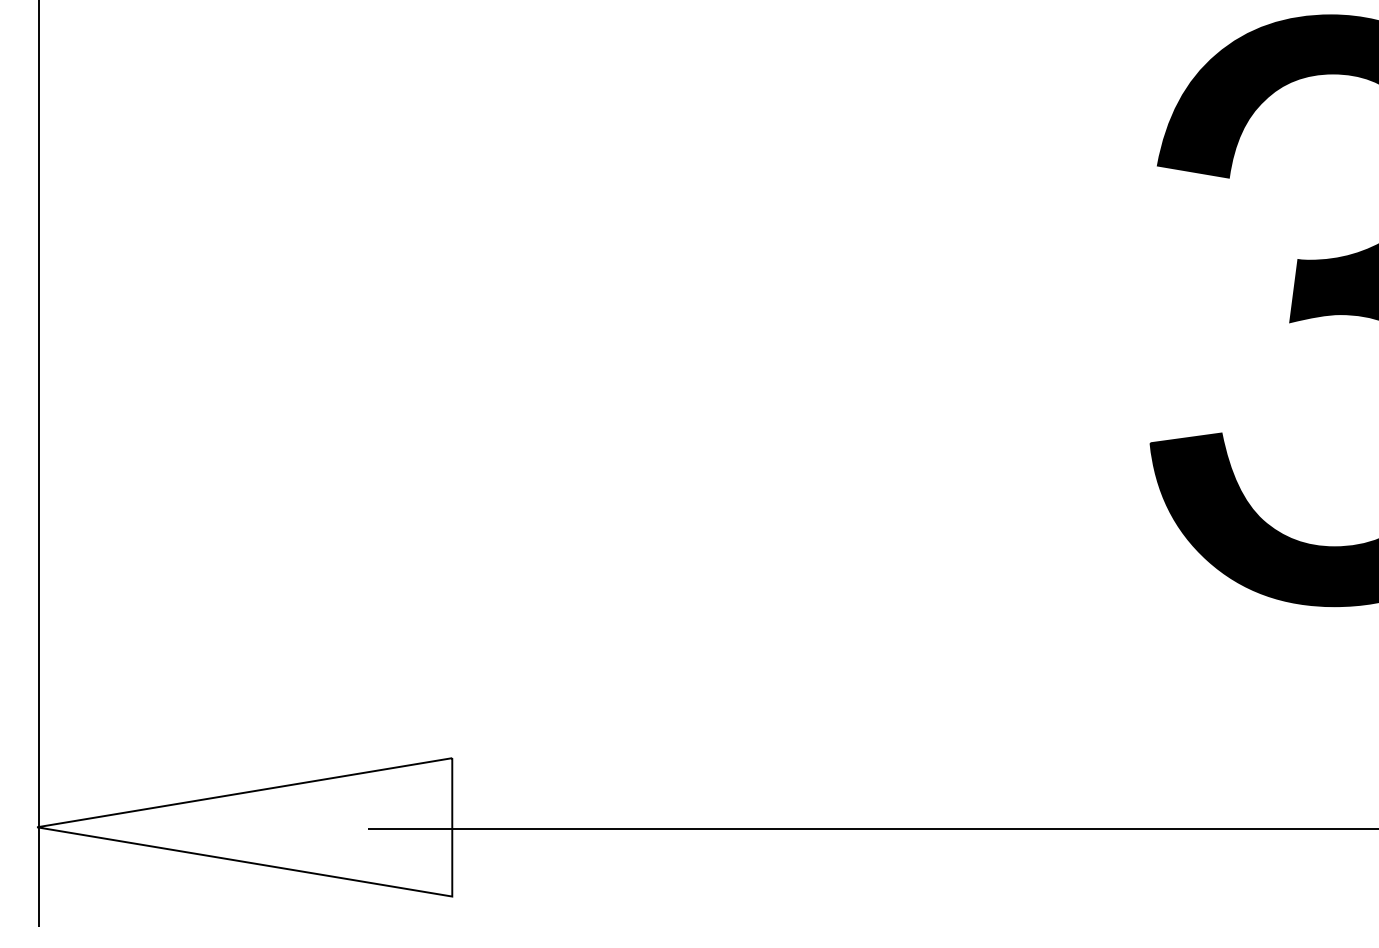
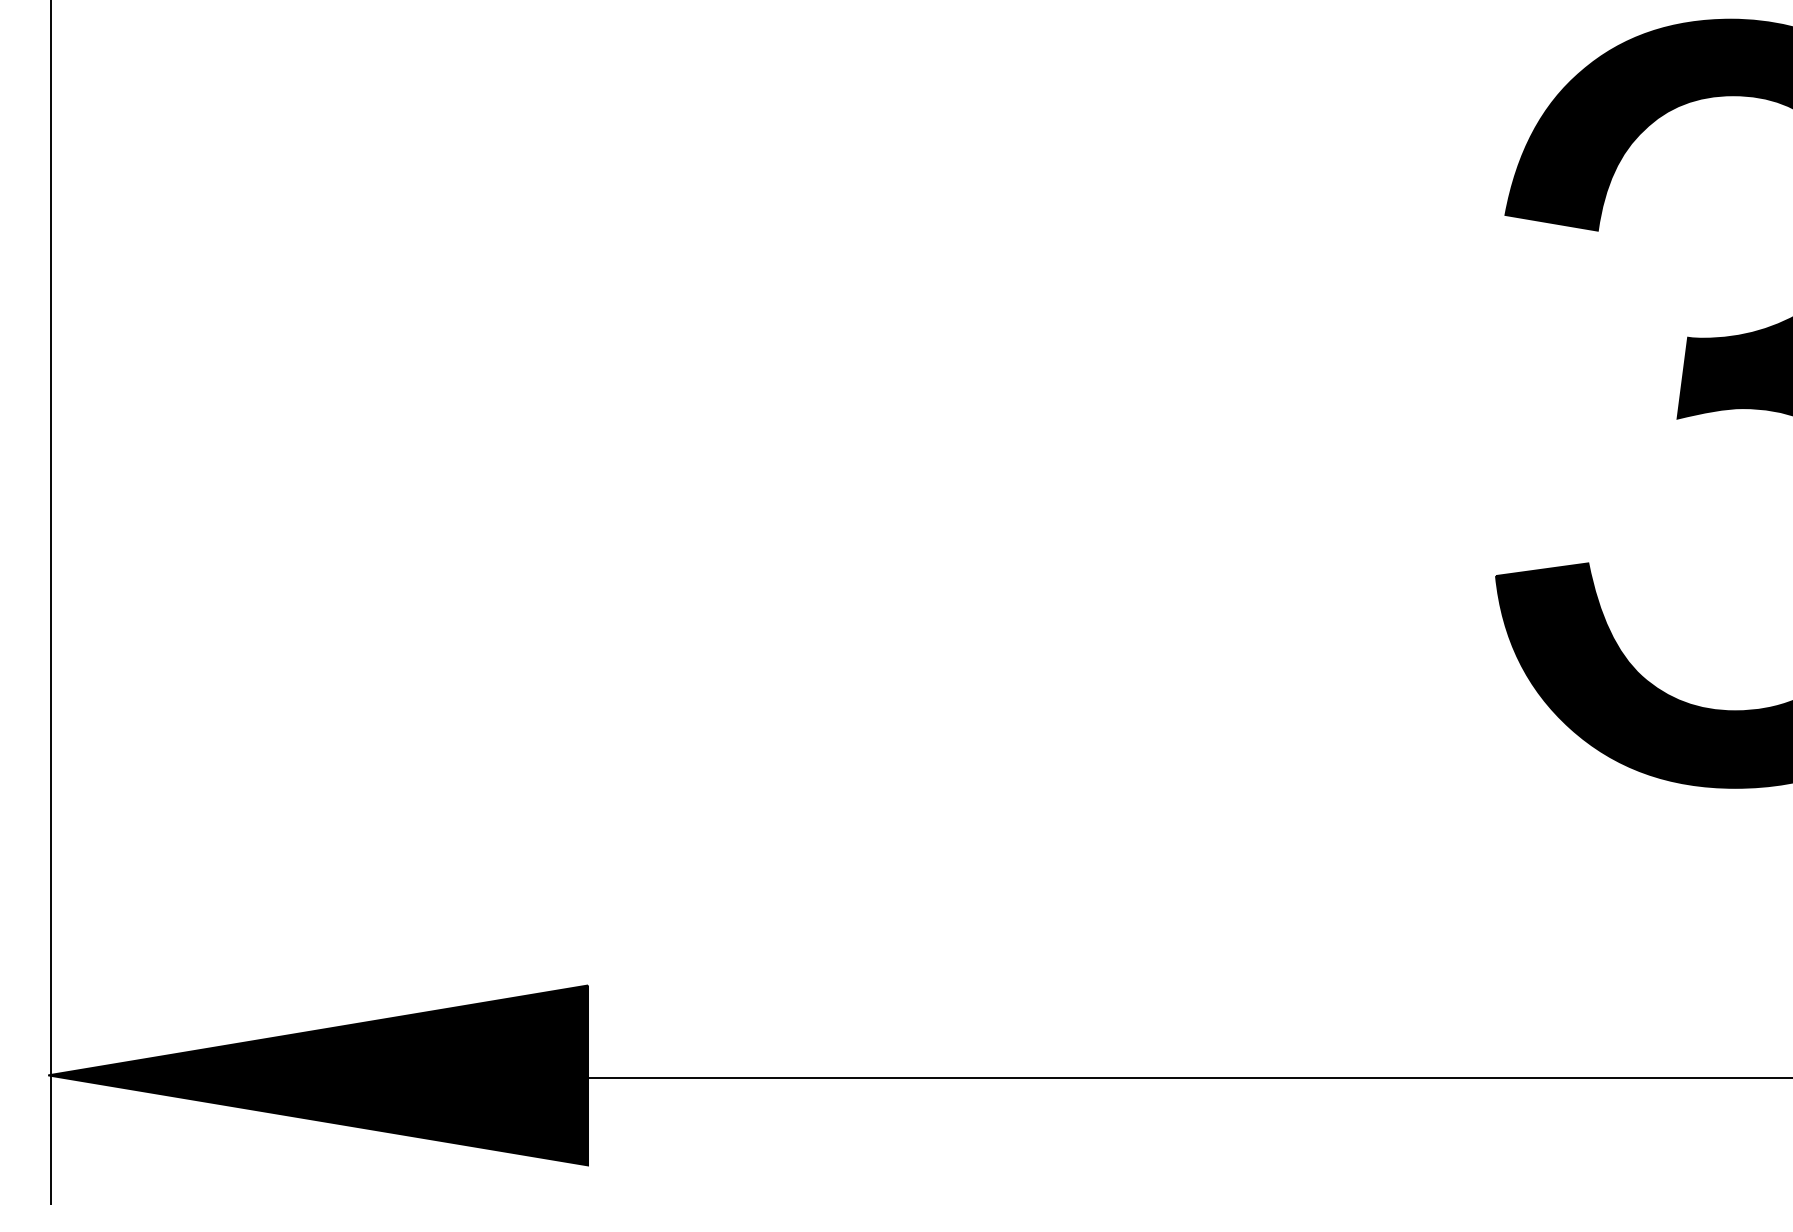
fill: (244, 827) -> (318, 1075), added

